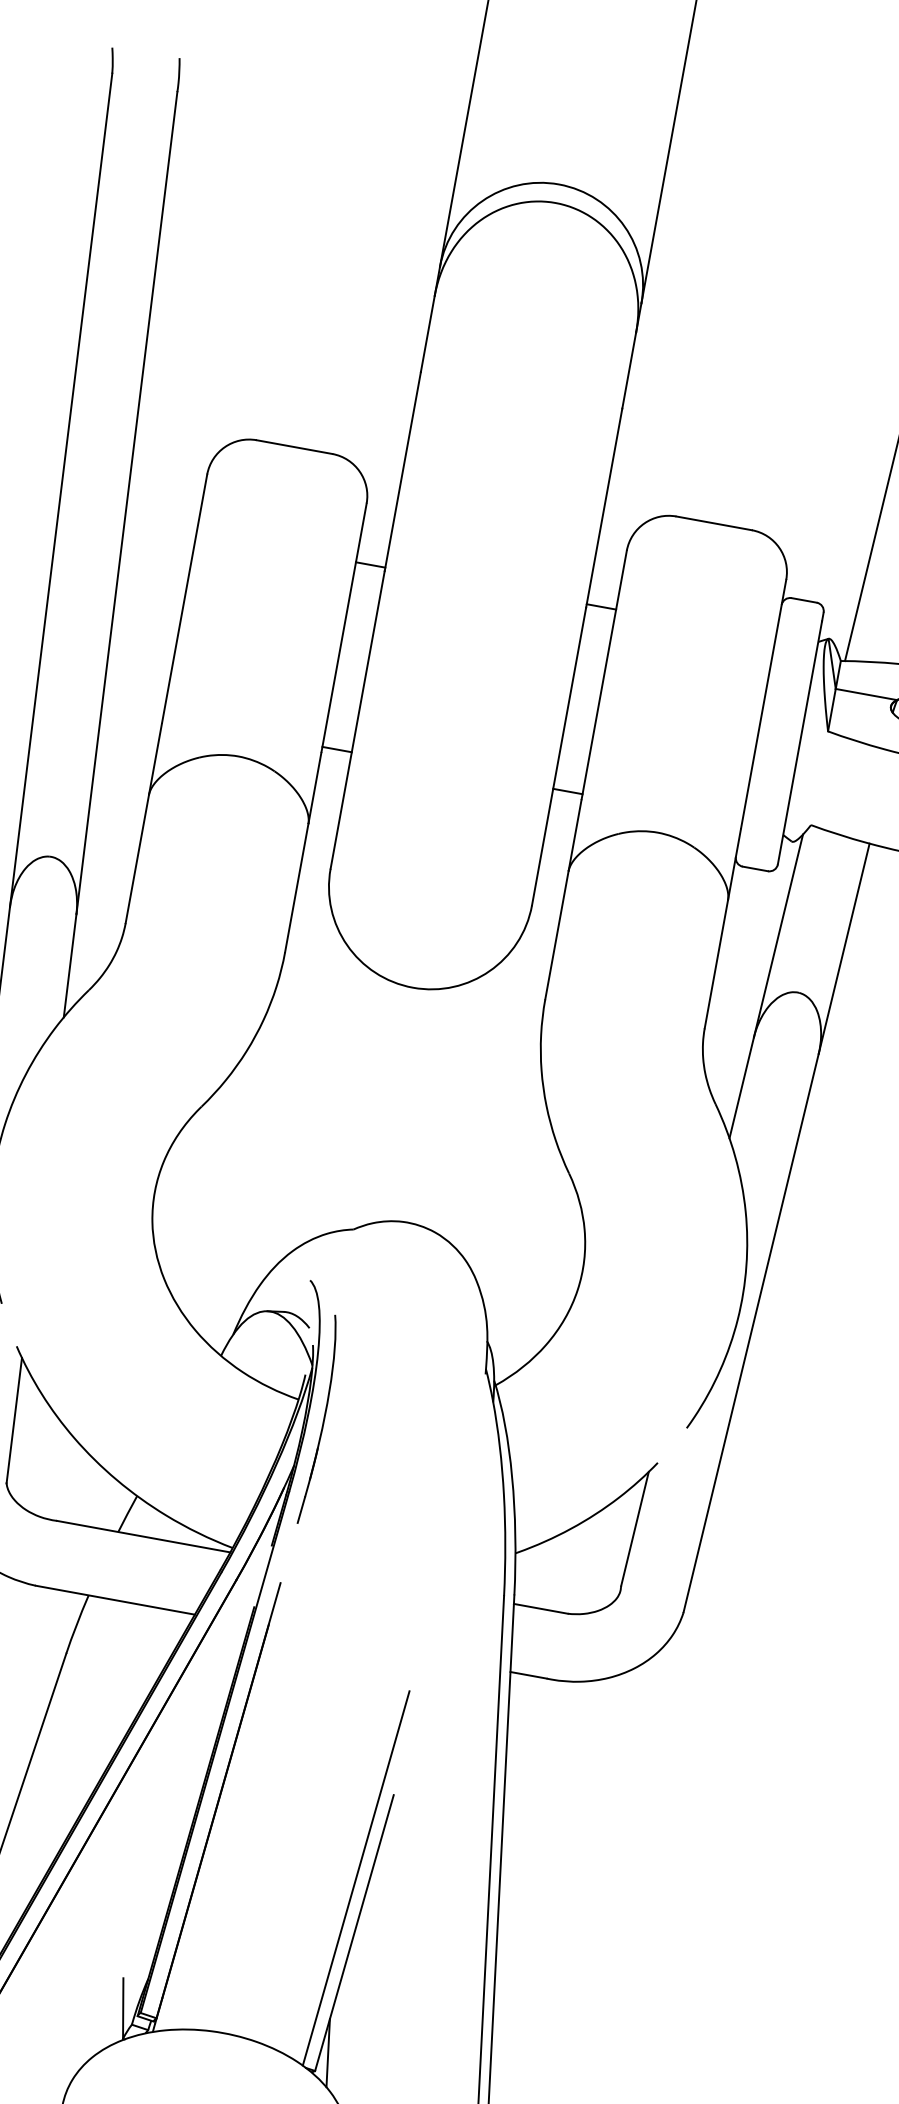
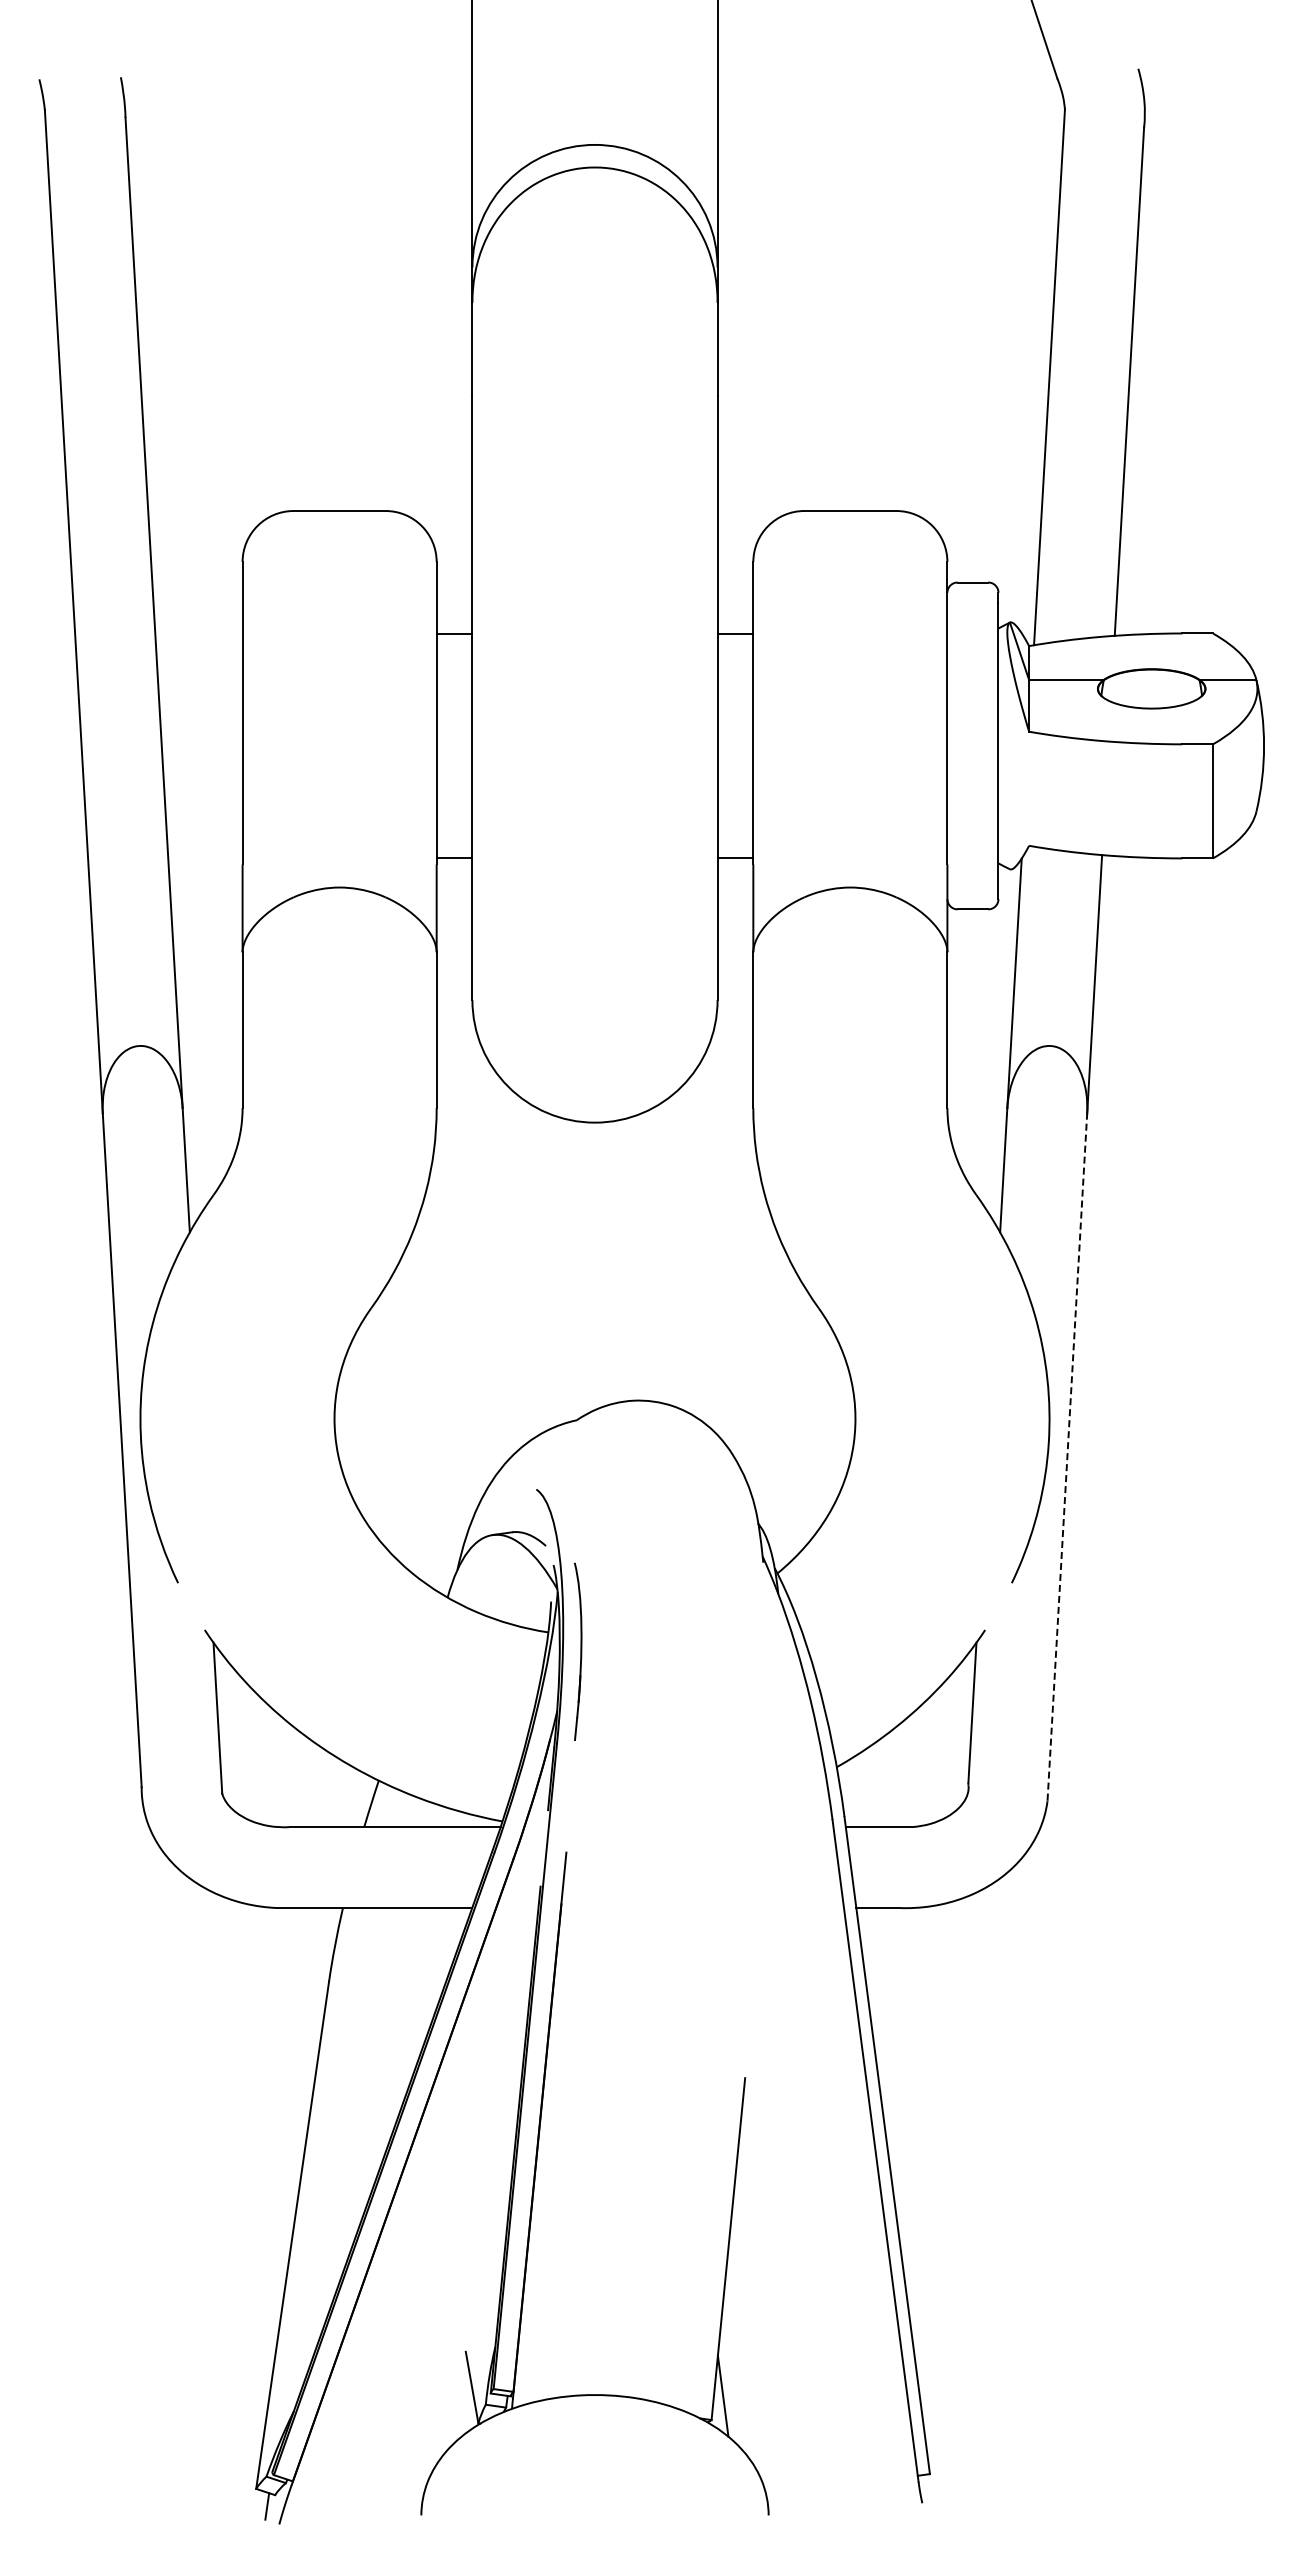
line: (751, 1333) -> (1067, 1457), solid -> dashed
part: (319, 1419) -> (577, 1651), size x0.7
line: (355, 1878) -> (718, 2184), removed

